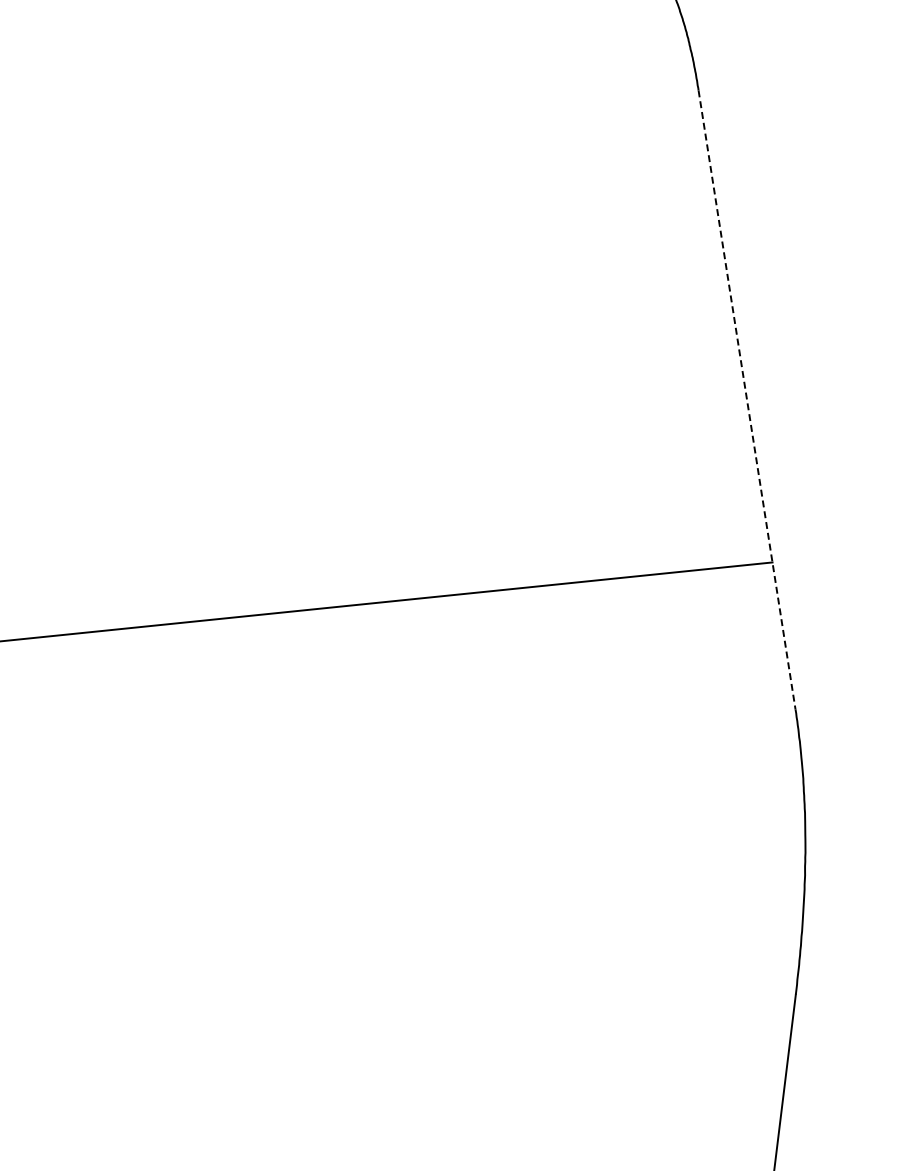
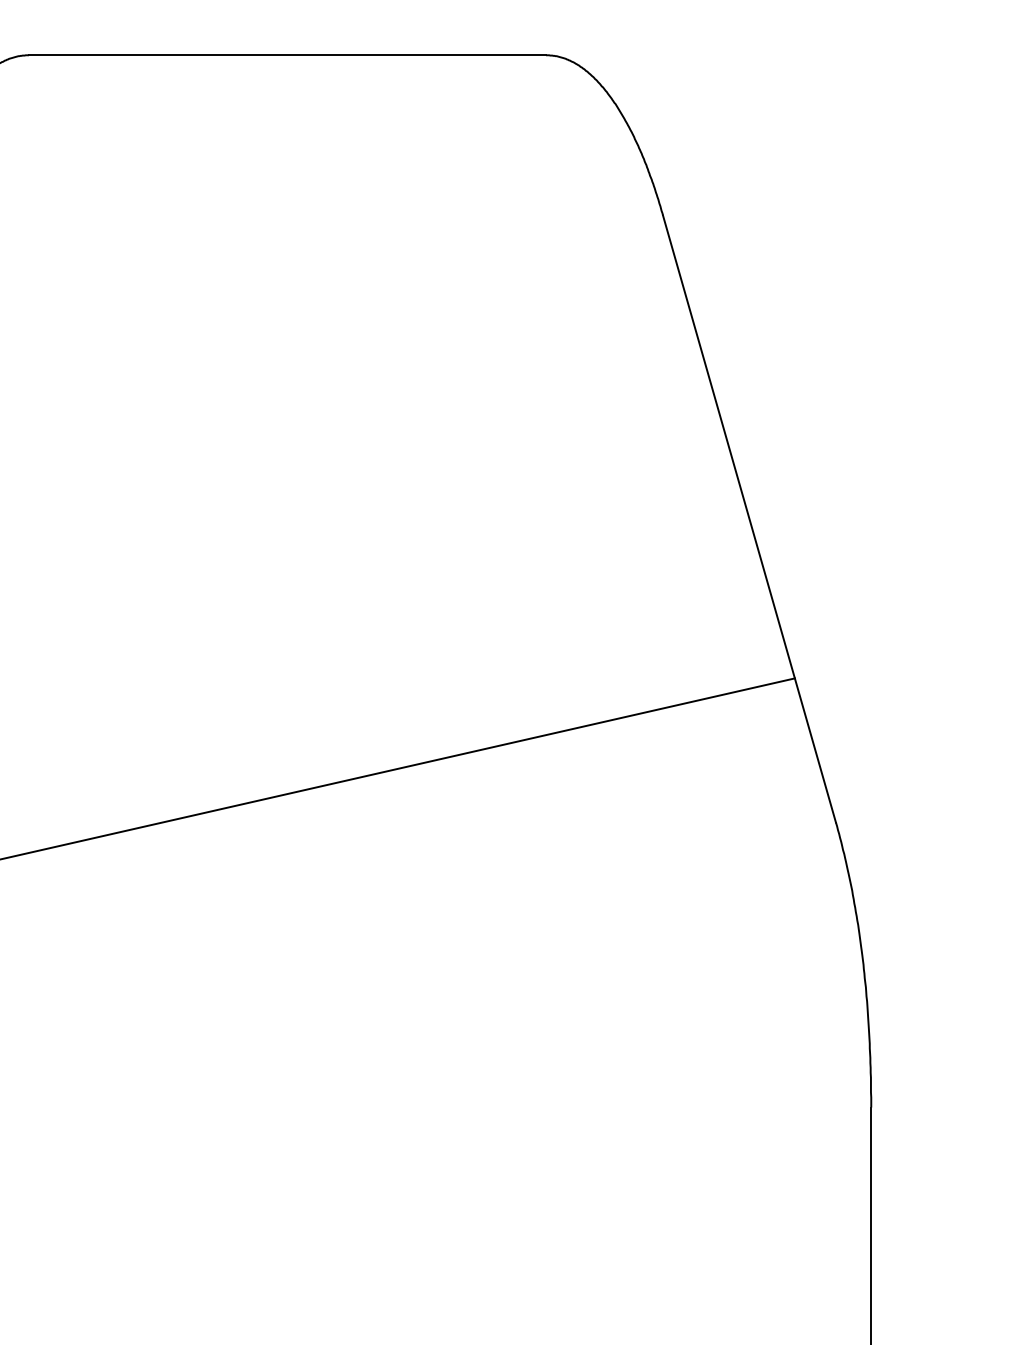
line: (747, 400) -> (749, 519), dashed -> solid

